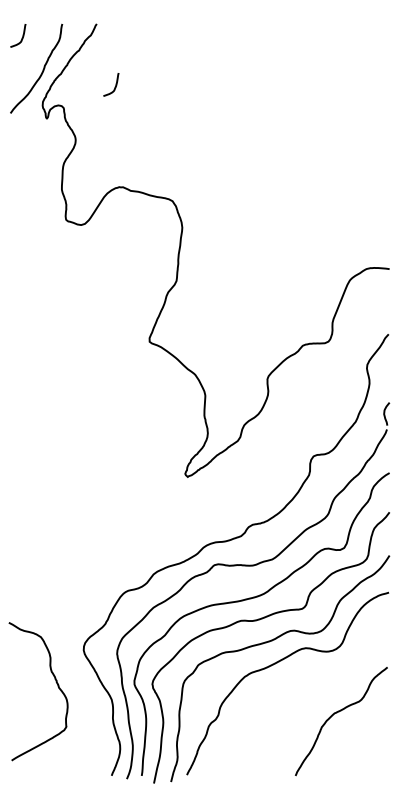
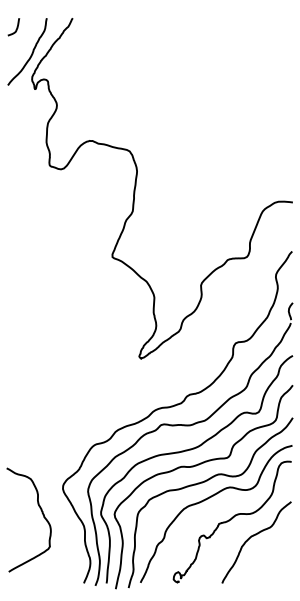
curve: (115, 84) -> (86, 63), removed
curve: (306, 692) -> (230, 520), added

